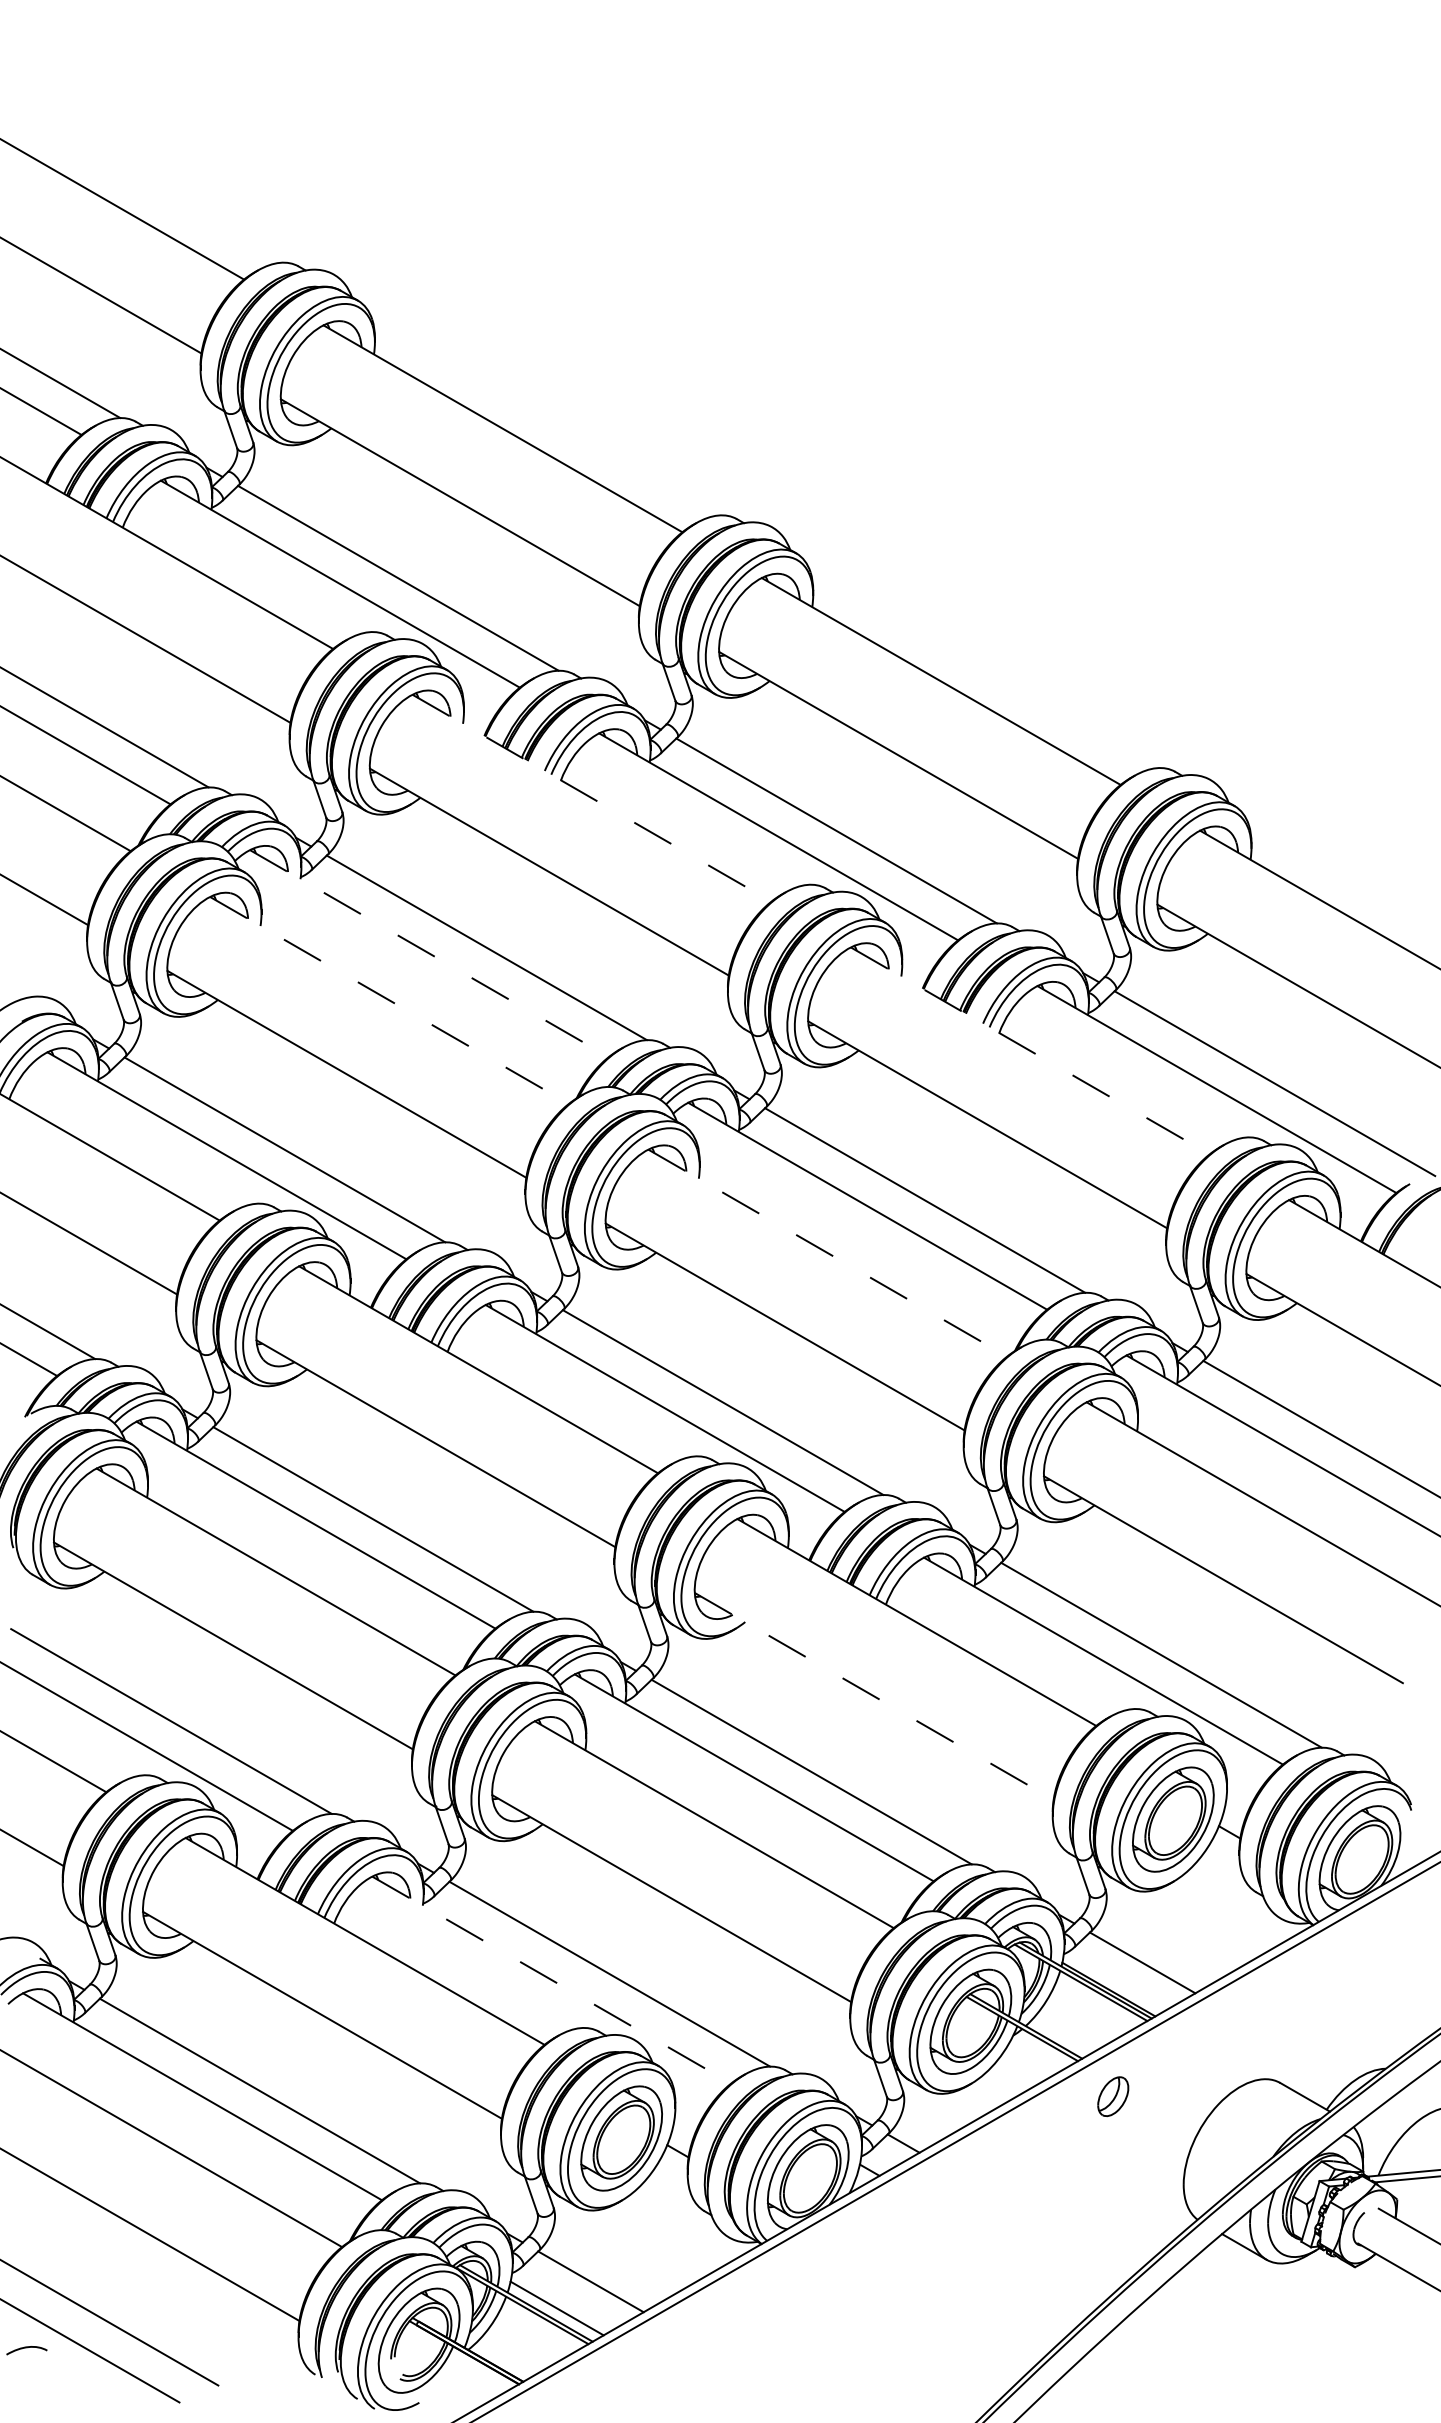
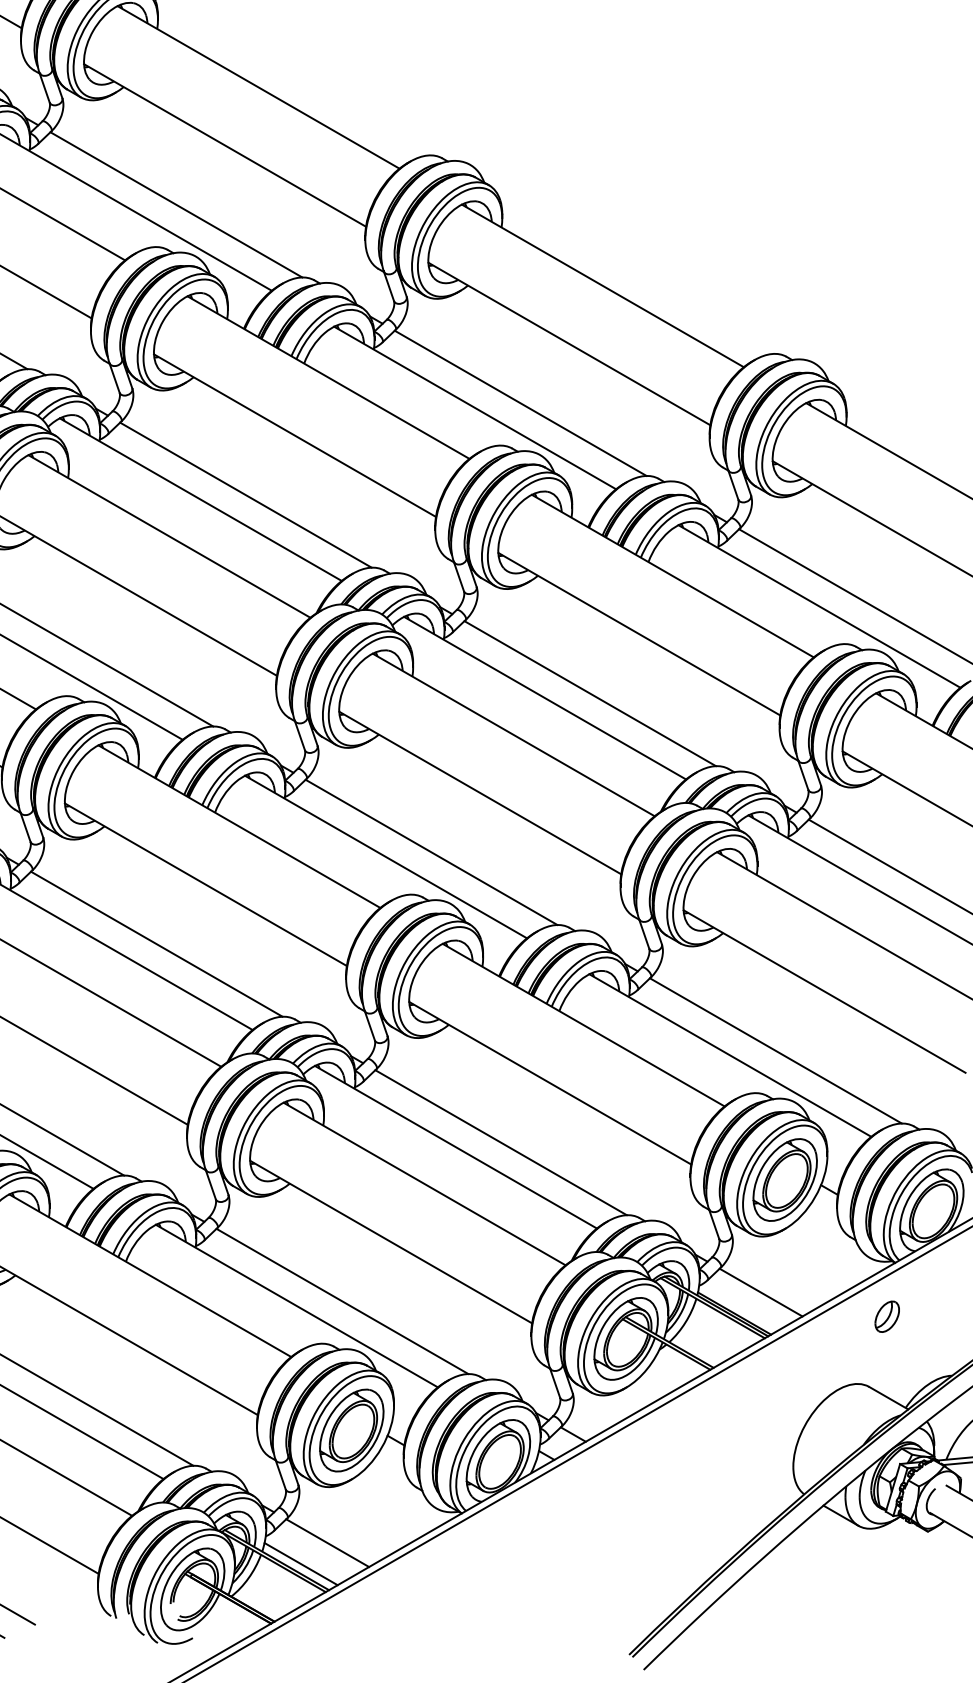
line: (592, 798) -> (328, 377), dashed -> solid
line: (429, 953) -> (200, 499), dashed -> solid
line: (389, 1000) -> (169, 536), dashed -> solid
line: (1030, 1051) -> (672, 576), dashed -> solid
line: (828, 1253) -> (514, 735), dashed -> solid
line: (874, 1696) -> (550, 1083), dashed -> solid
line: (552, 1980) -> (297, 1306), dashed -> solid
part: (1113, 2096) -> (887, 1316), moved

